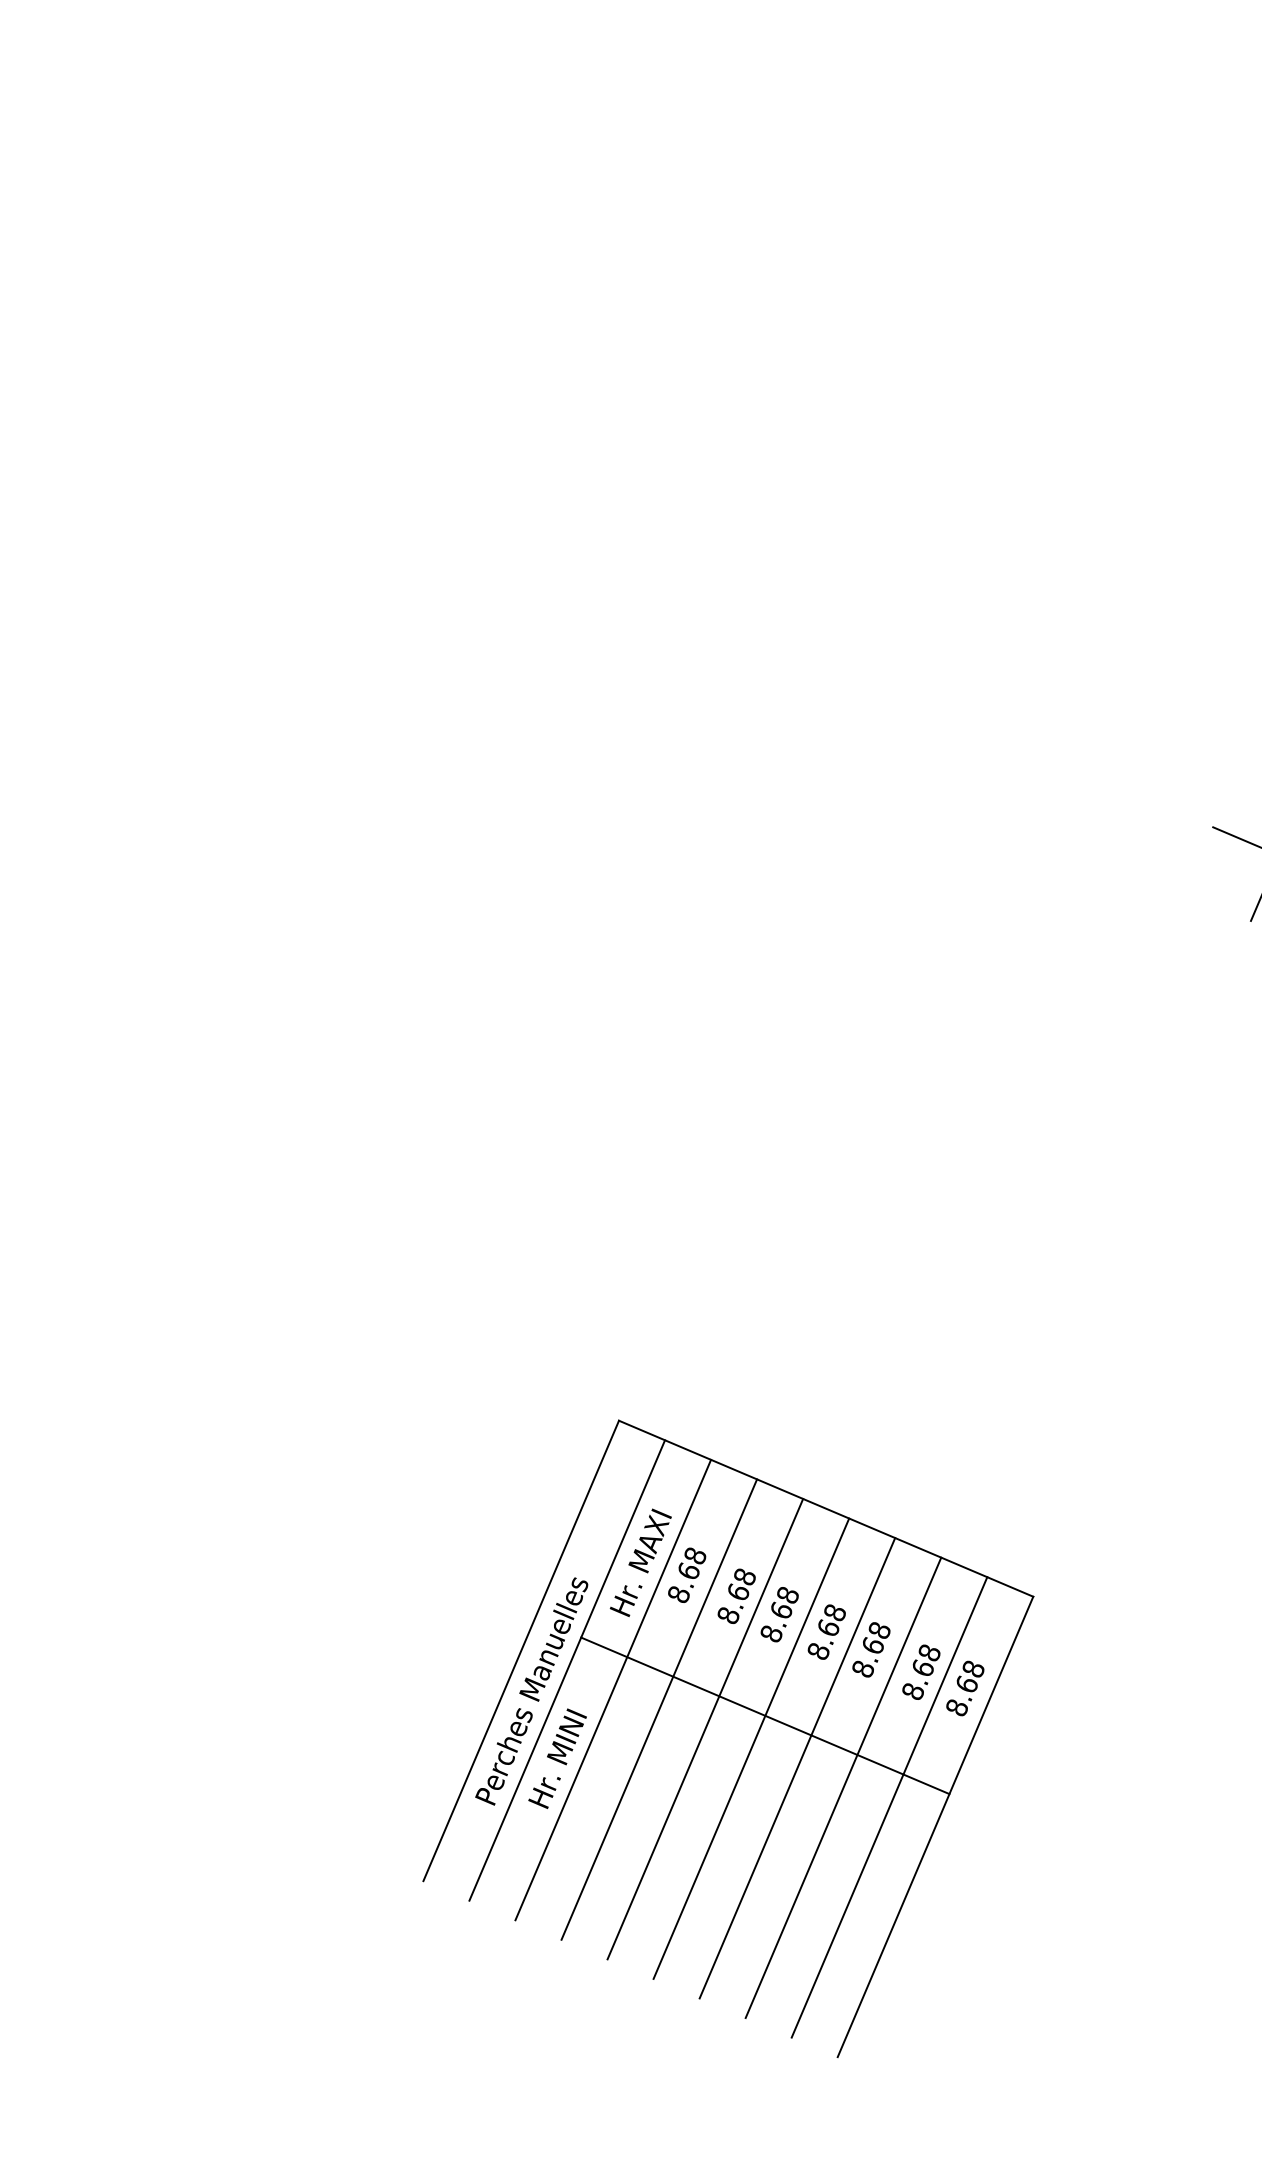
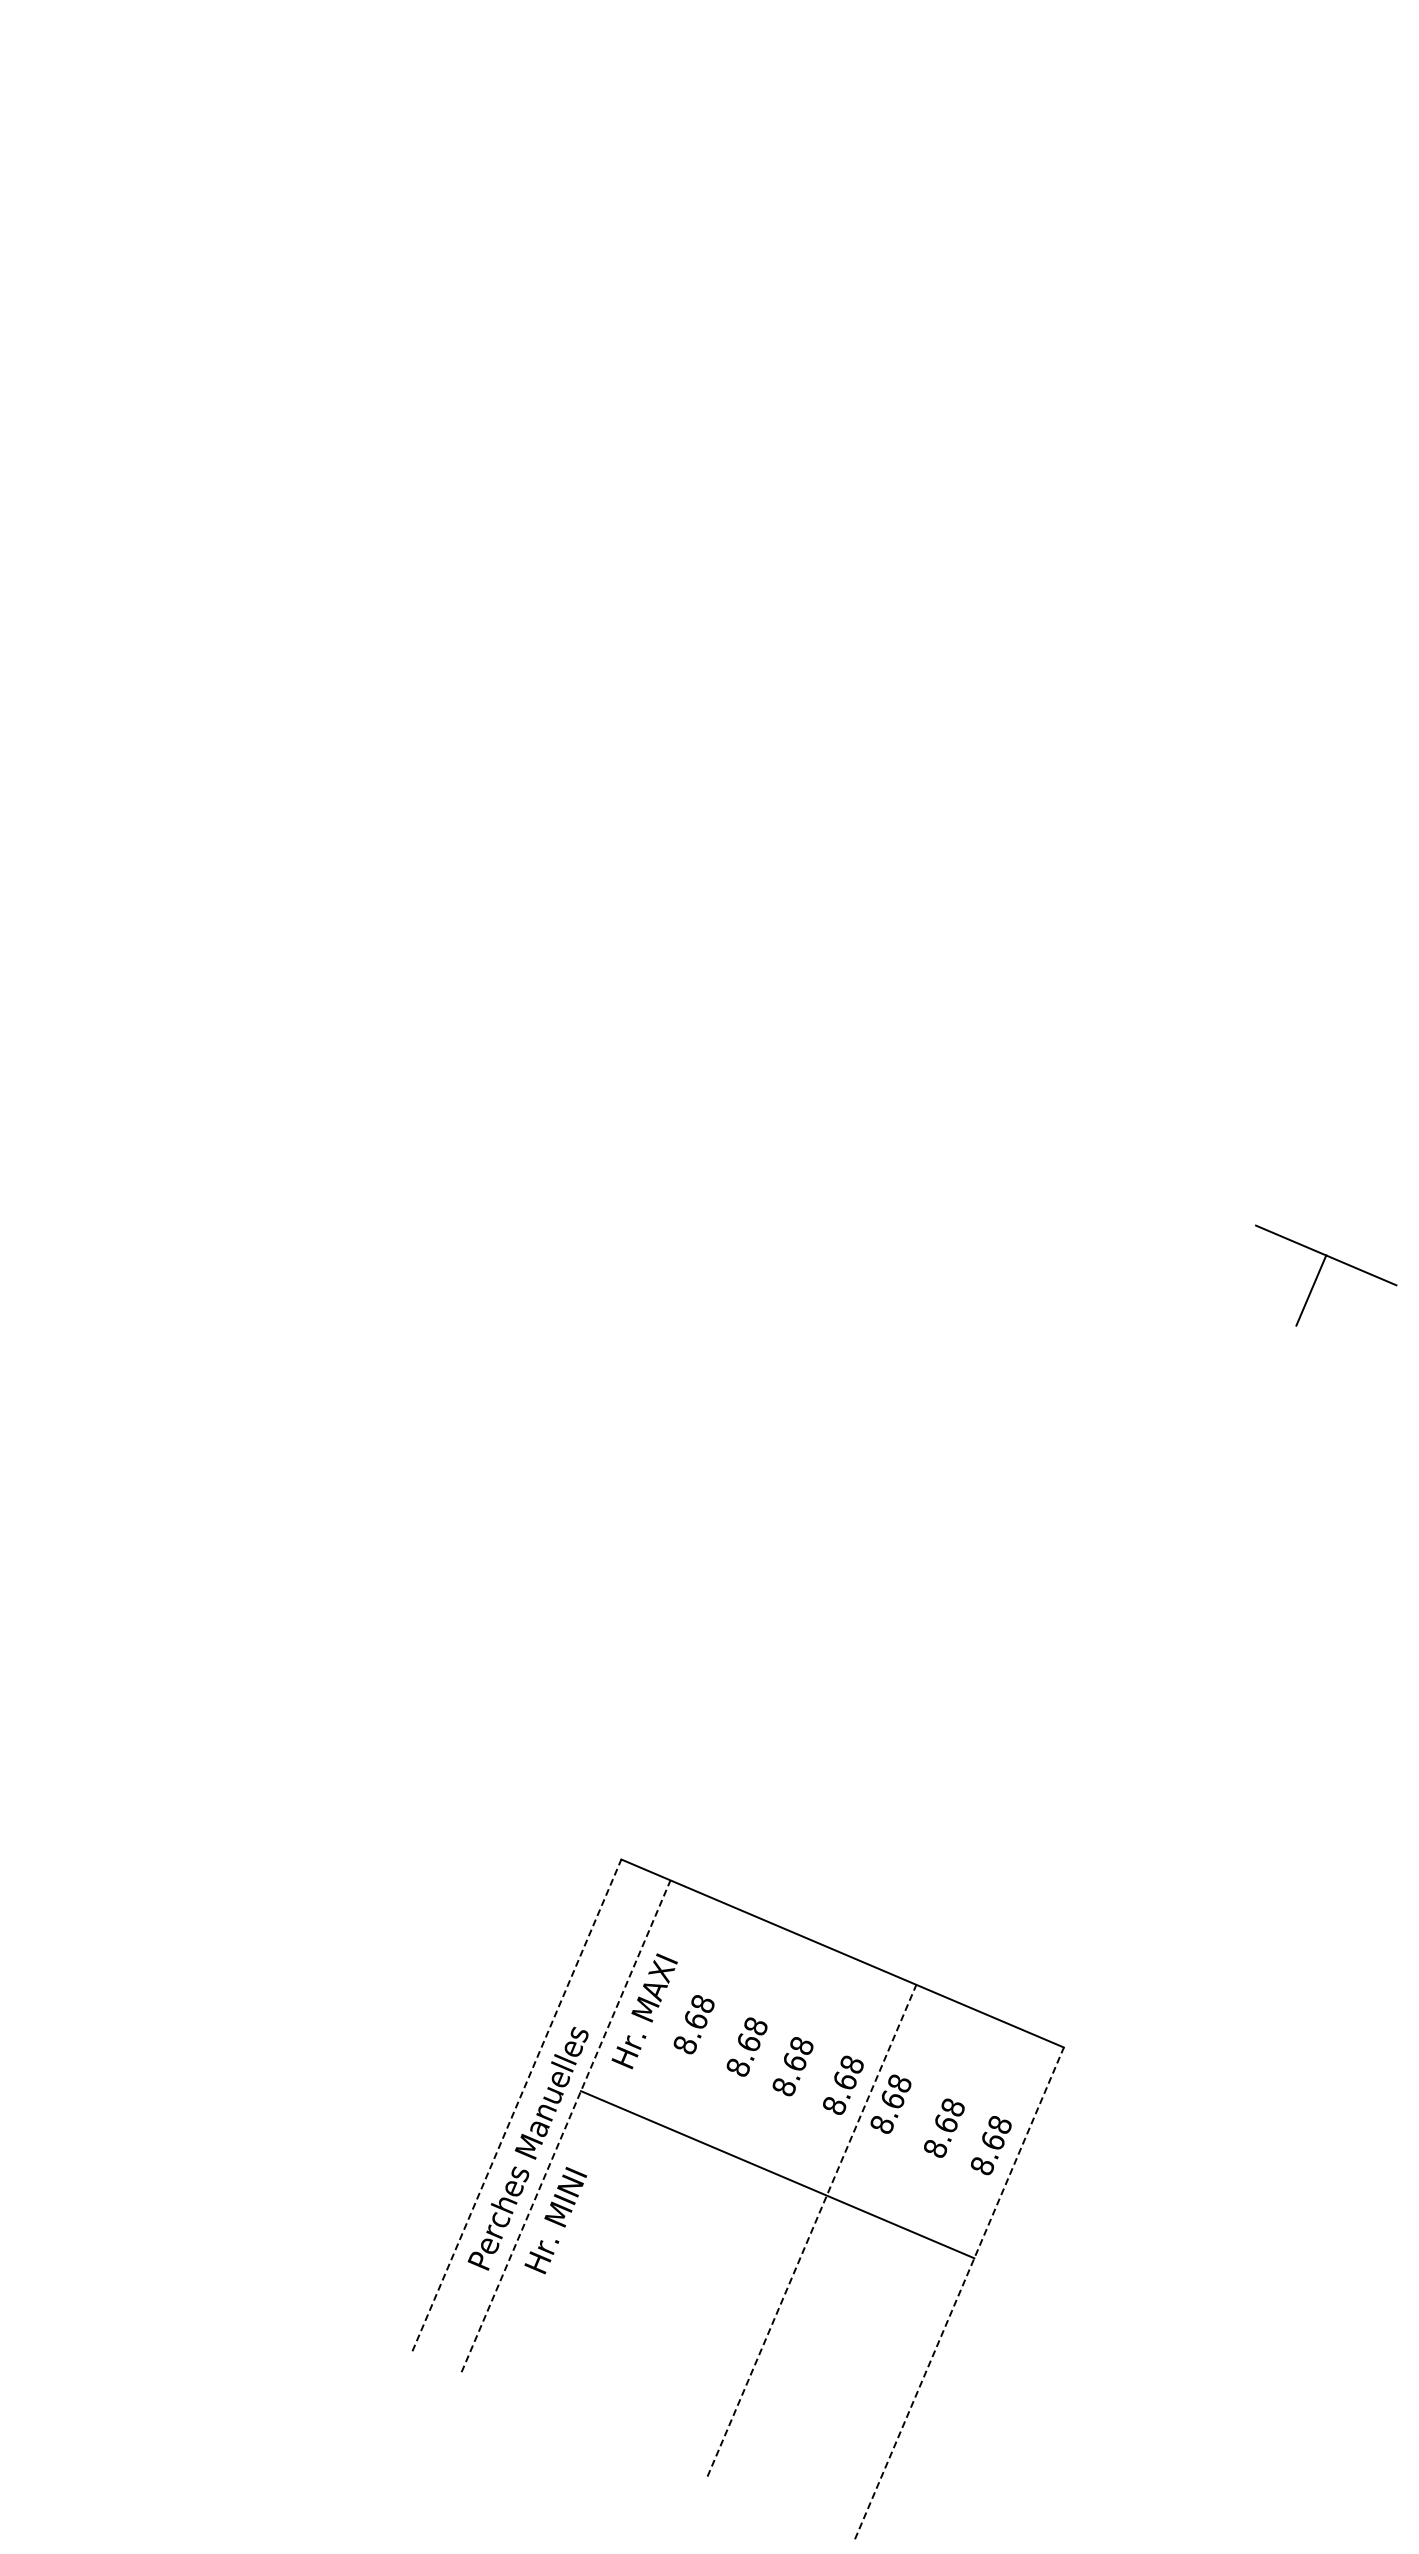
line: (521, 1650) -> (517, 2104), solid -> dashed
line: (567, 1669) -> (566, 2125), solid -> dashed
line: (612, 1690) -> (614, 2147), removed
line: (659, 1709) -> (664, 2167), removed
line: (705, 1728) -> (713, 2188), removed
line: (751, 1748) -> (762, 2209), removed
line: (797, 1768) -> (812, 2230), solid -> dashed
line: (842, 1787) -> (860, 2251), removed
line: (888, 1807) -> (909, 2272), removed
line: (935, 1826) -> (959, 2292), solid -> dashed

